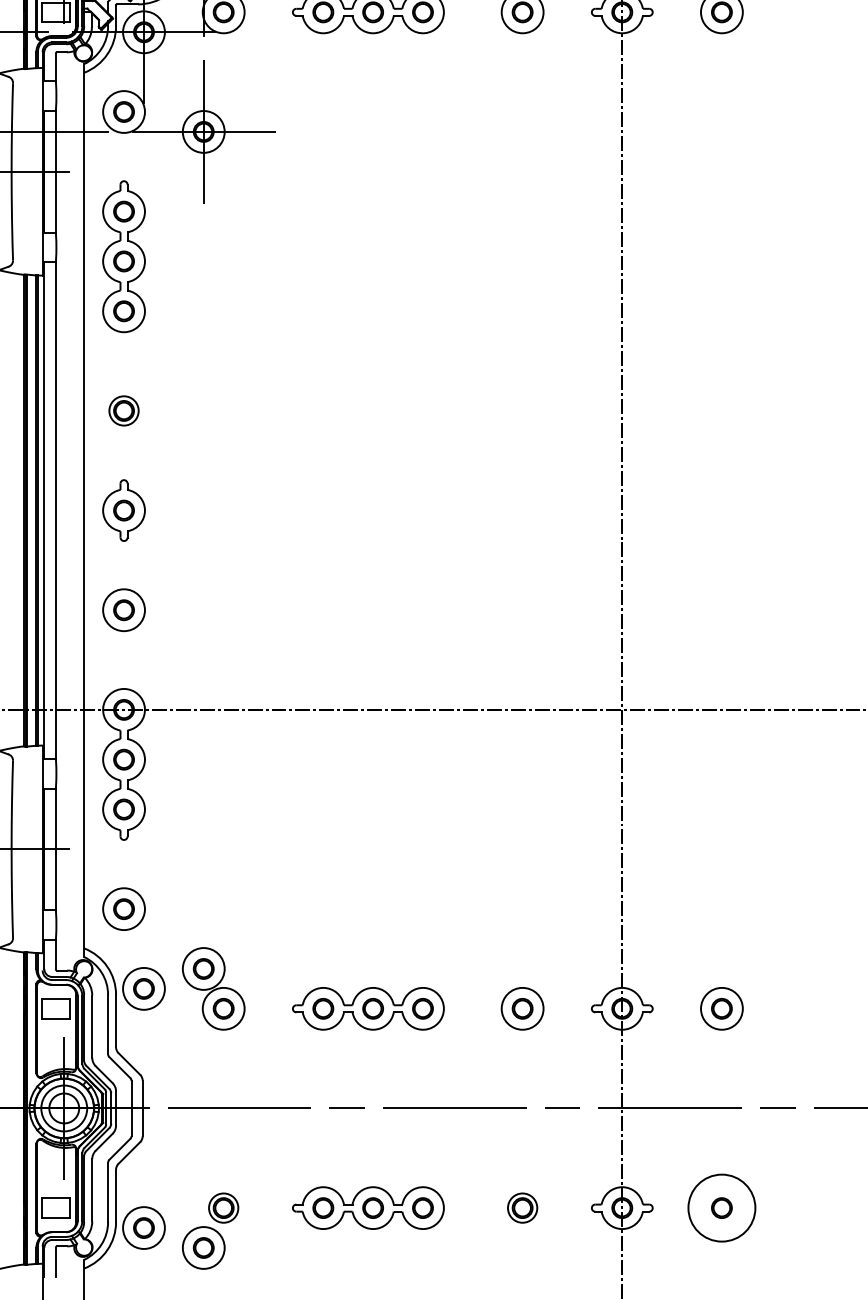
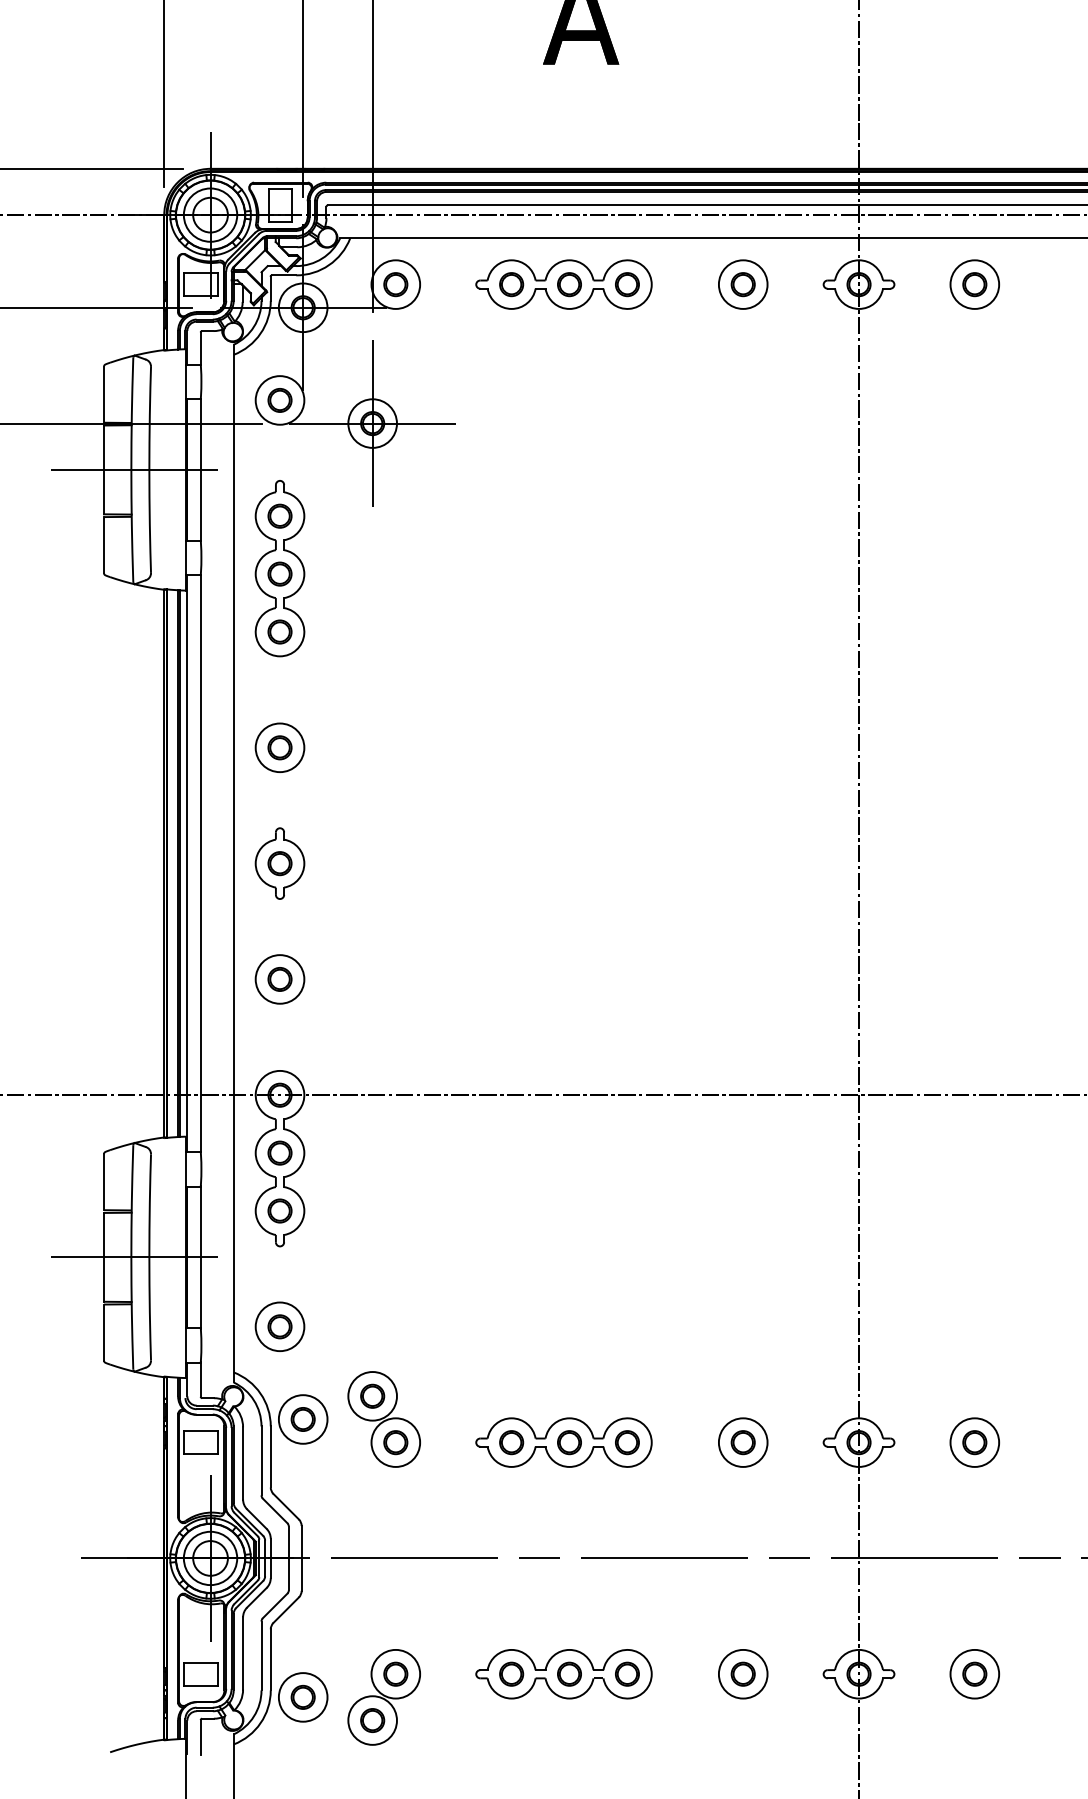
circle: (123, 410) -> (279, 747), size x1.43
circle: (223, 1207) -> (395, 1673), size x1.43
circle: (522, 1207) -> (742, 1673), size x1.43
circle: (721, 1207) -> (974, 1673), size x0.62

